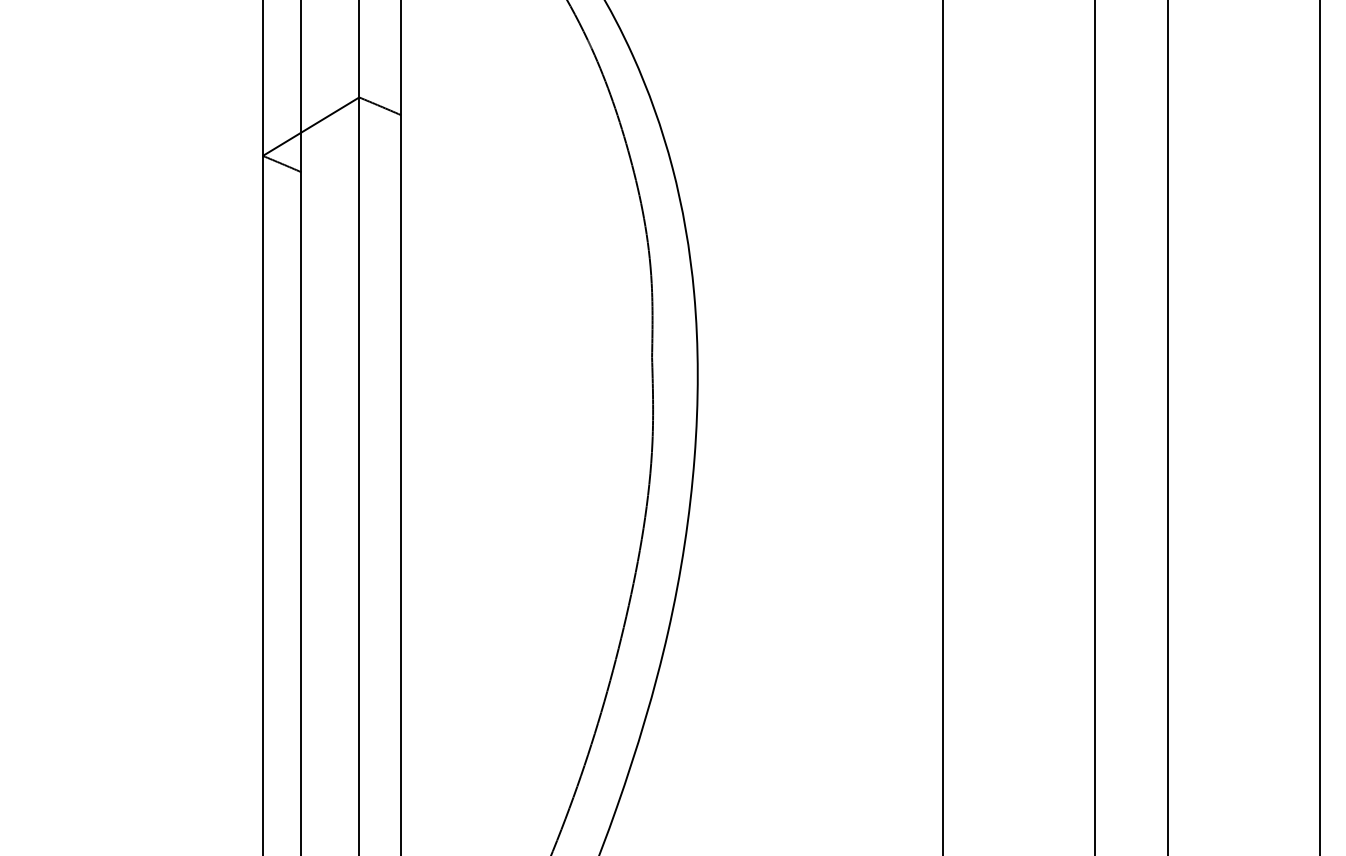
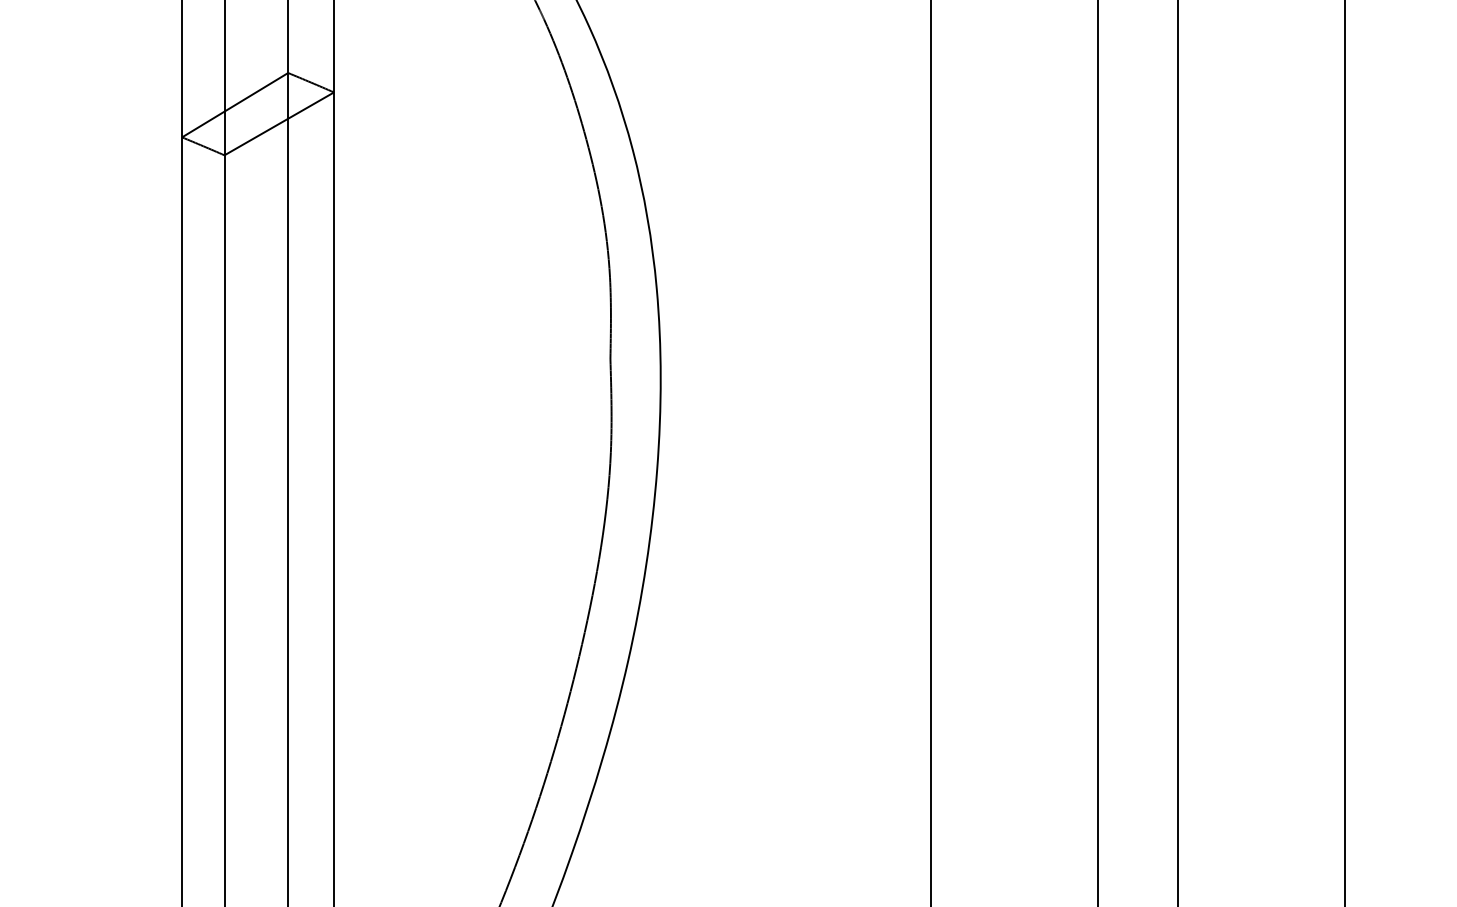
line: (350, 143) -> (278, 123), added

